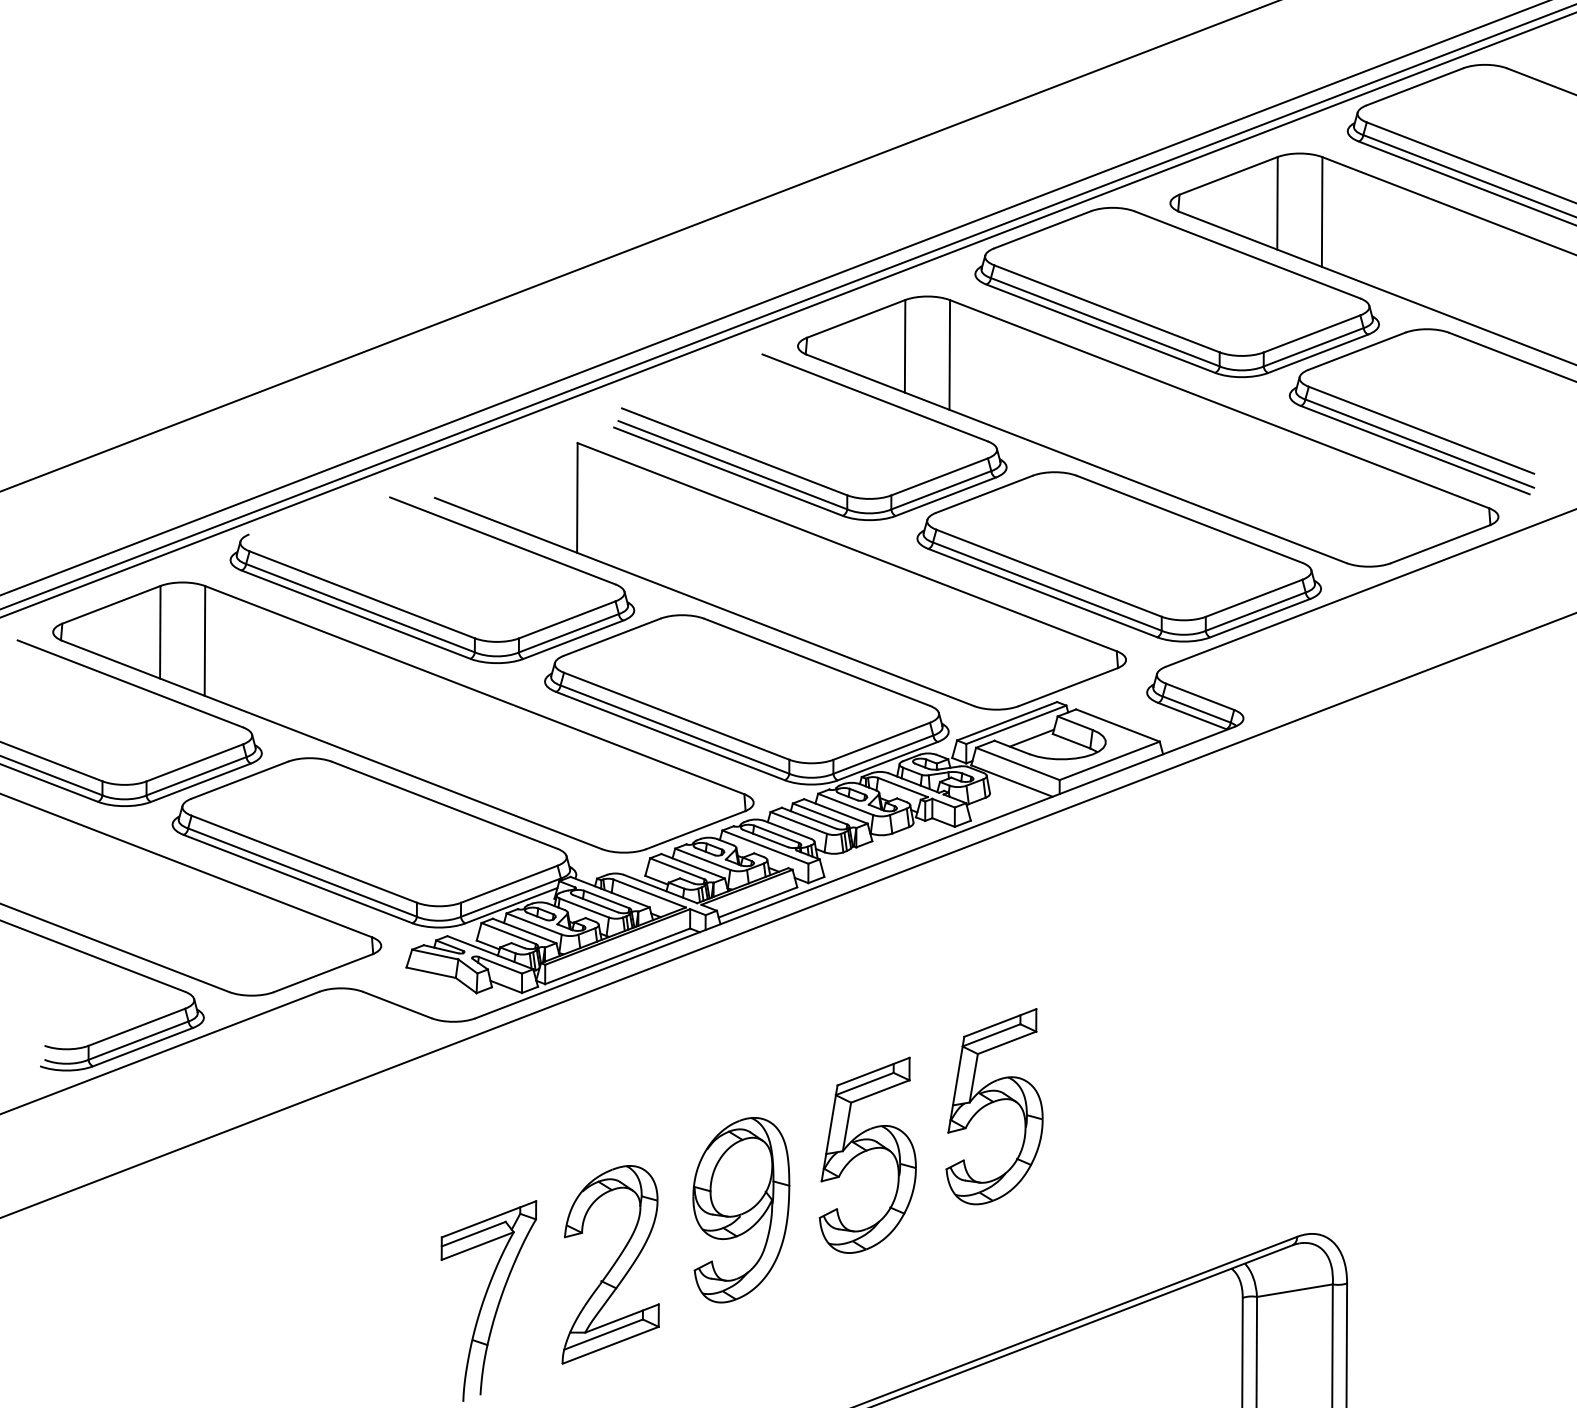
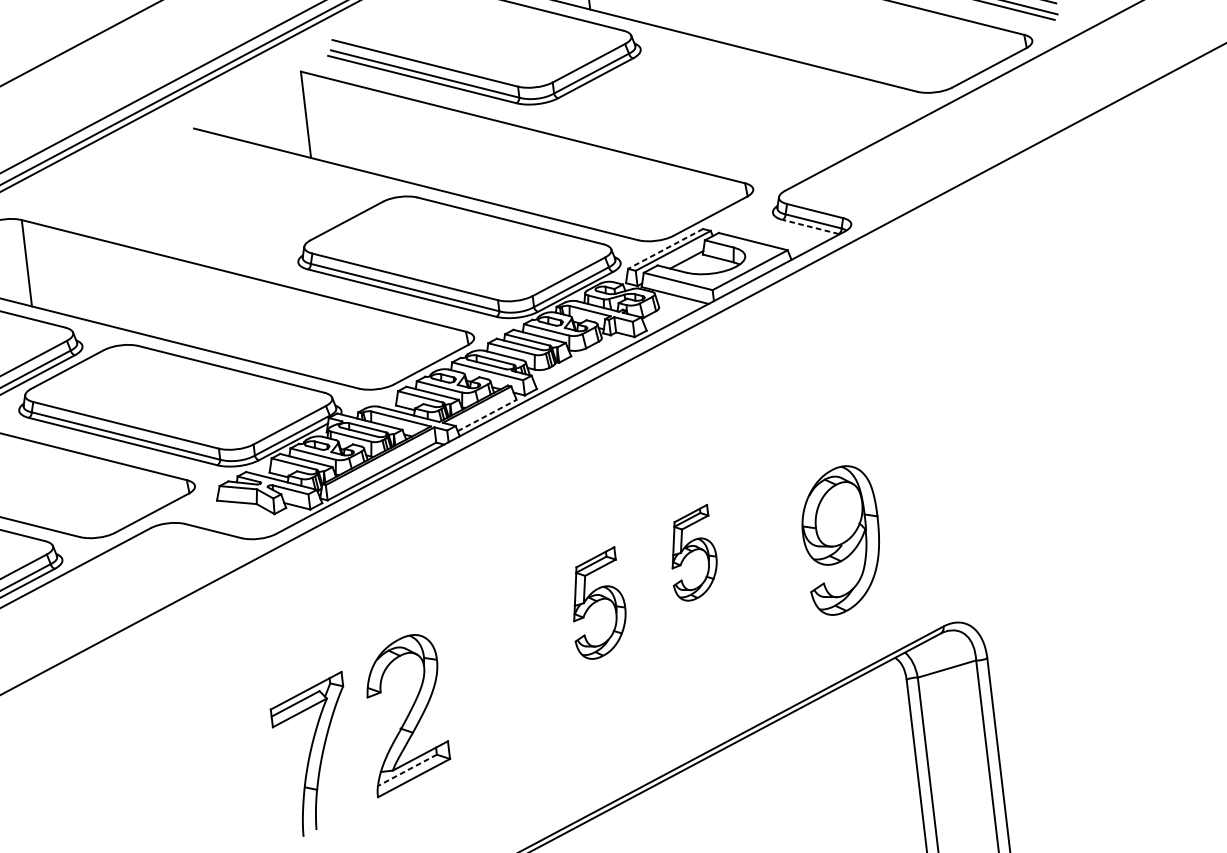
part: (1118, 556) -> (737, 108), removed
part: (416, 614) -> (190, 222), removed
line: (1191, 715) -> (810, 226), solid -> dashed
line: (1007, 721) -> (665, 249), solid -> dashed
line: (758, 902) -> (487, 415), solid -> dashed
part: (994, 1106) -> (692, 553), size x0.6
part: (867, 1154) -> (597, 603), size x0.7
part: (741, 1210) -> (842, 540), moved
line: (603, 1334) -> (407, 770), solid -> dashed

